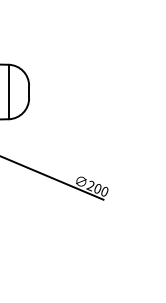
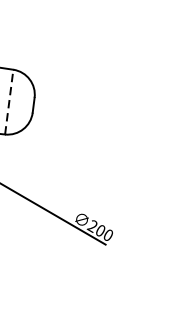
line: (8, 91) -> (9, 101), solid -> dashed

